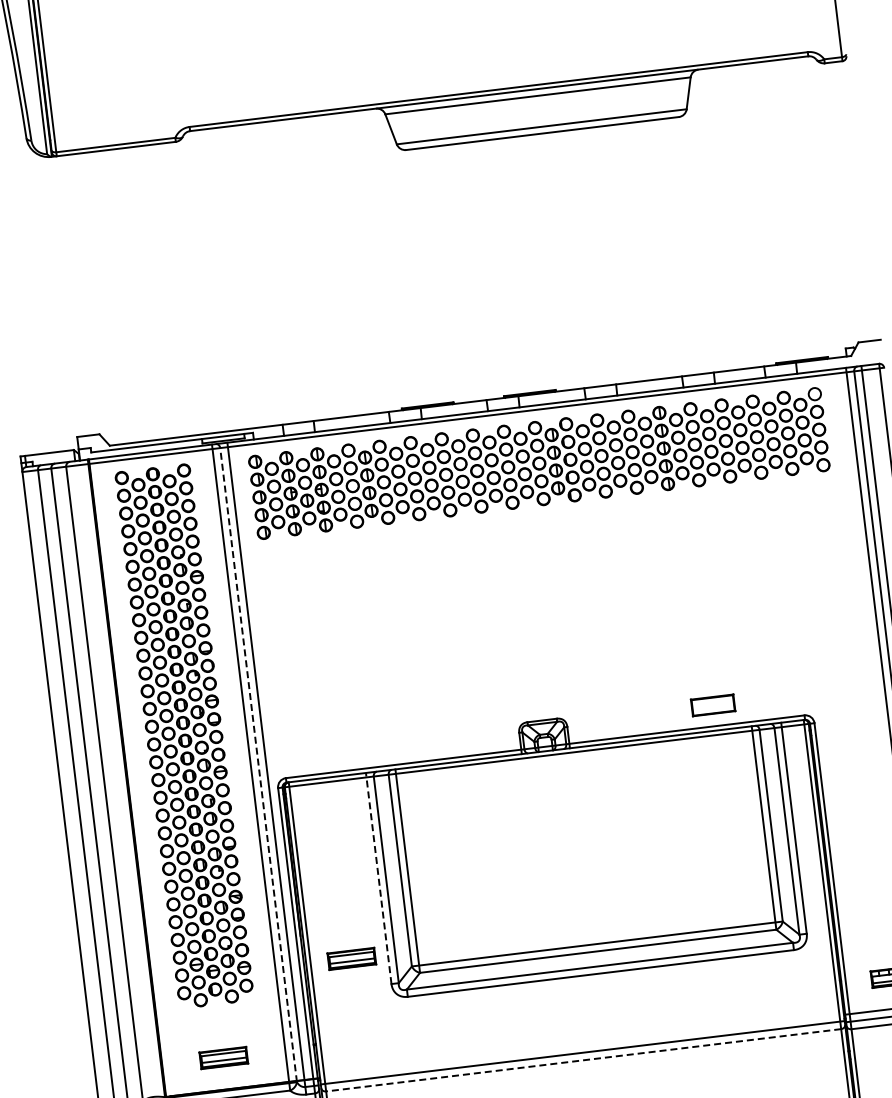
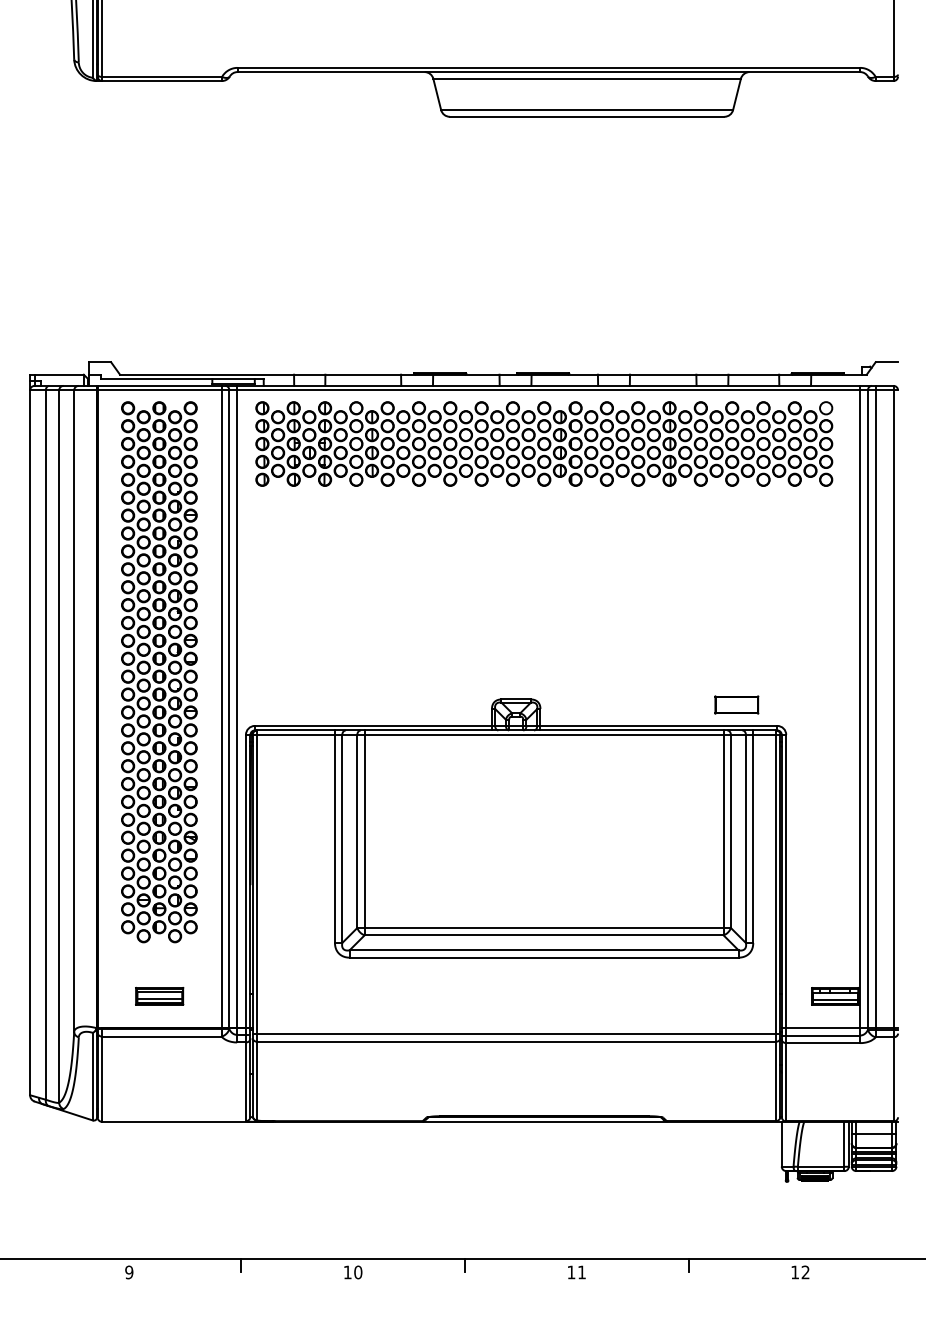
part: (712, 704) -> (736, 704), moved
line: (258, 764) -> (229, 709), dashed -> solid
line: (378, 878) -> (334, 836), dashed -> solid
part: (351, 959) -> (298, 913), removed
line: (583, 1060) -> (516, 1041), dashed -> solid

